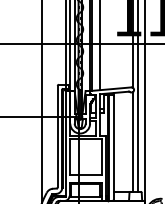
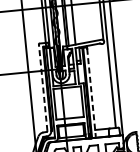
line: (57, 136) -> (42, 87), solid -> dashed
line: (133, 141) -> (107, 85), removed
line: (113, 148) -> (91, 93), solid -> dashed

